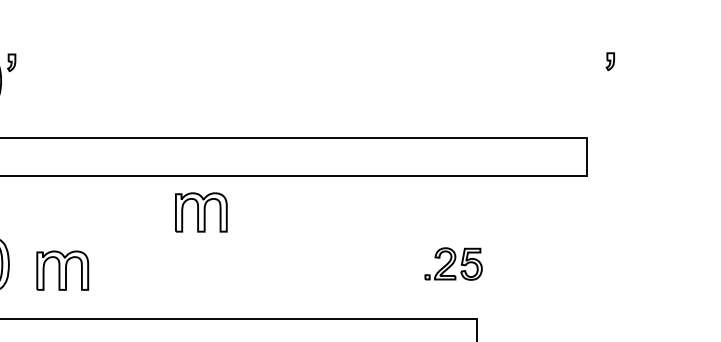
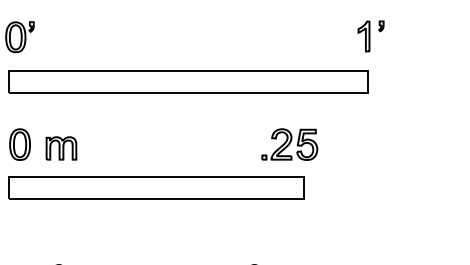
part: (579, 79) -> (363, 36), added
part: (201, 212) -> (142, 114), removed
part: (453, 263) -> (289, 144), size x1.67

